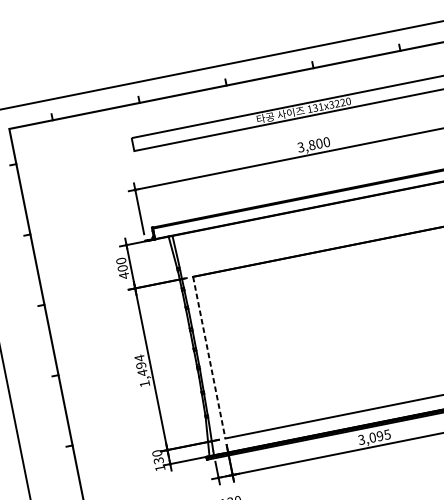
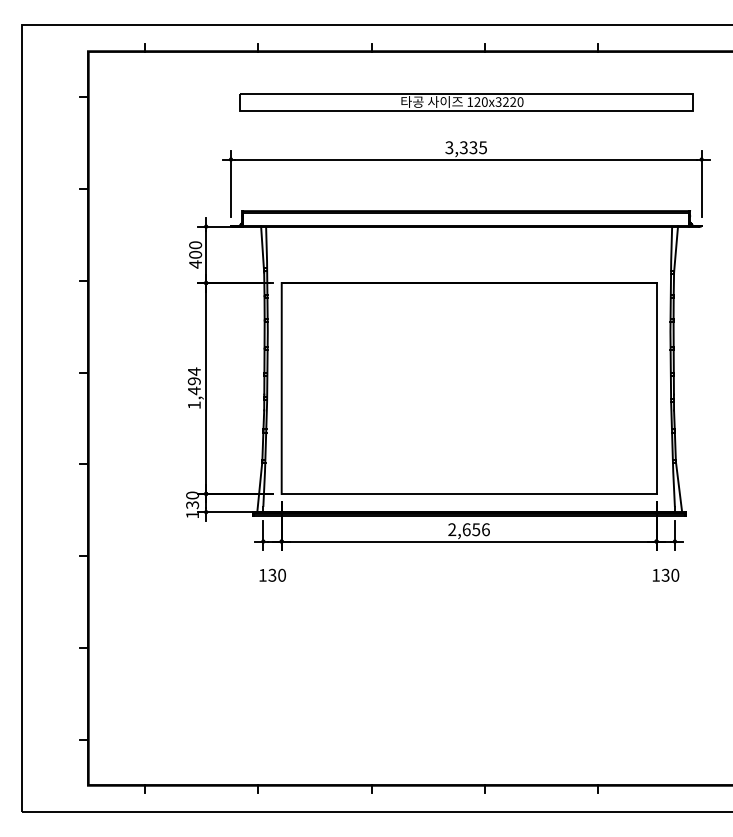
text: (317, 107) -> (480, 101), 131x3220 -> 120x3220
text: (319, 143) -> (473, 147), 3,800 -> 3,335
line: (209, 357) -> (281, 388), dashed -> solid
text: (374, 437) -> (468, 529), 3,095 -> 2,656

